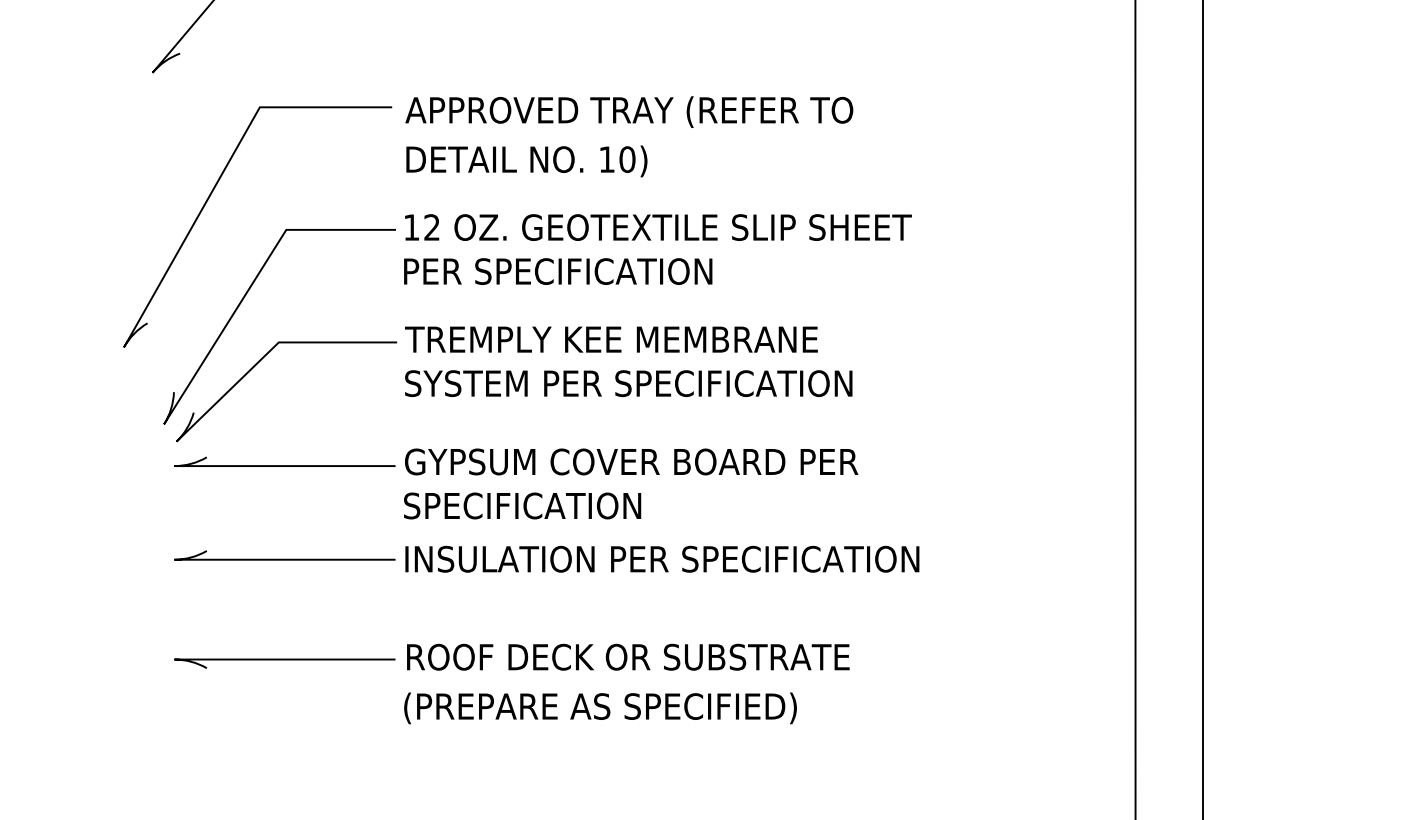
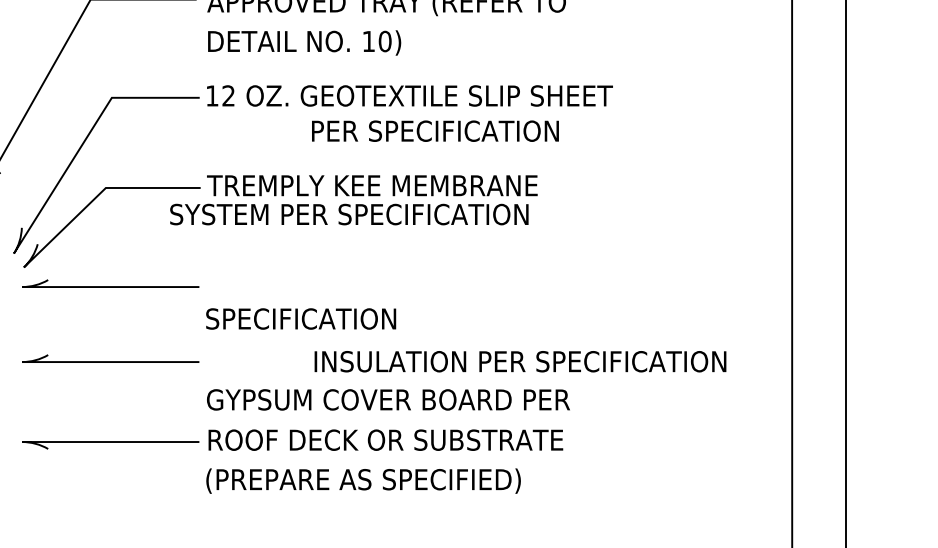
text: (558, 271) -> (435, 131), moved
text: (628, 383) -> (349, 214), moved
text: (631, 461) -> (388, 399), moved
text: (662, 558) -> (520, 361), moved

